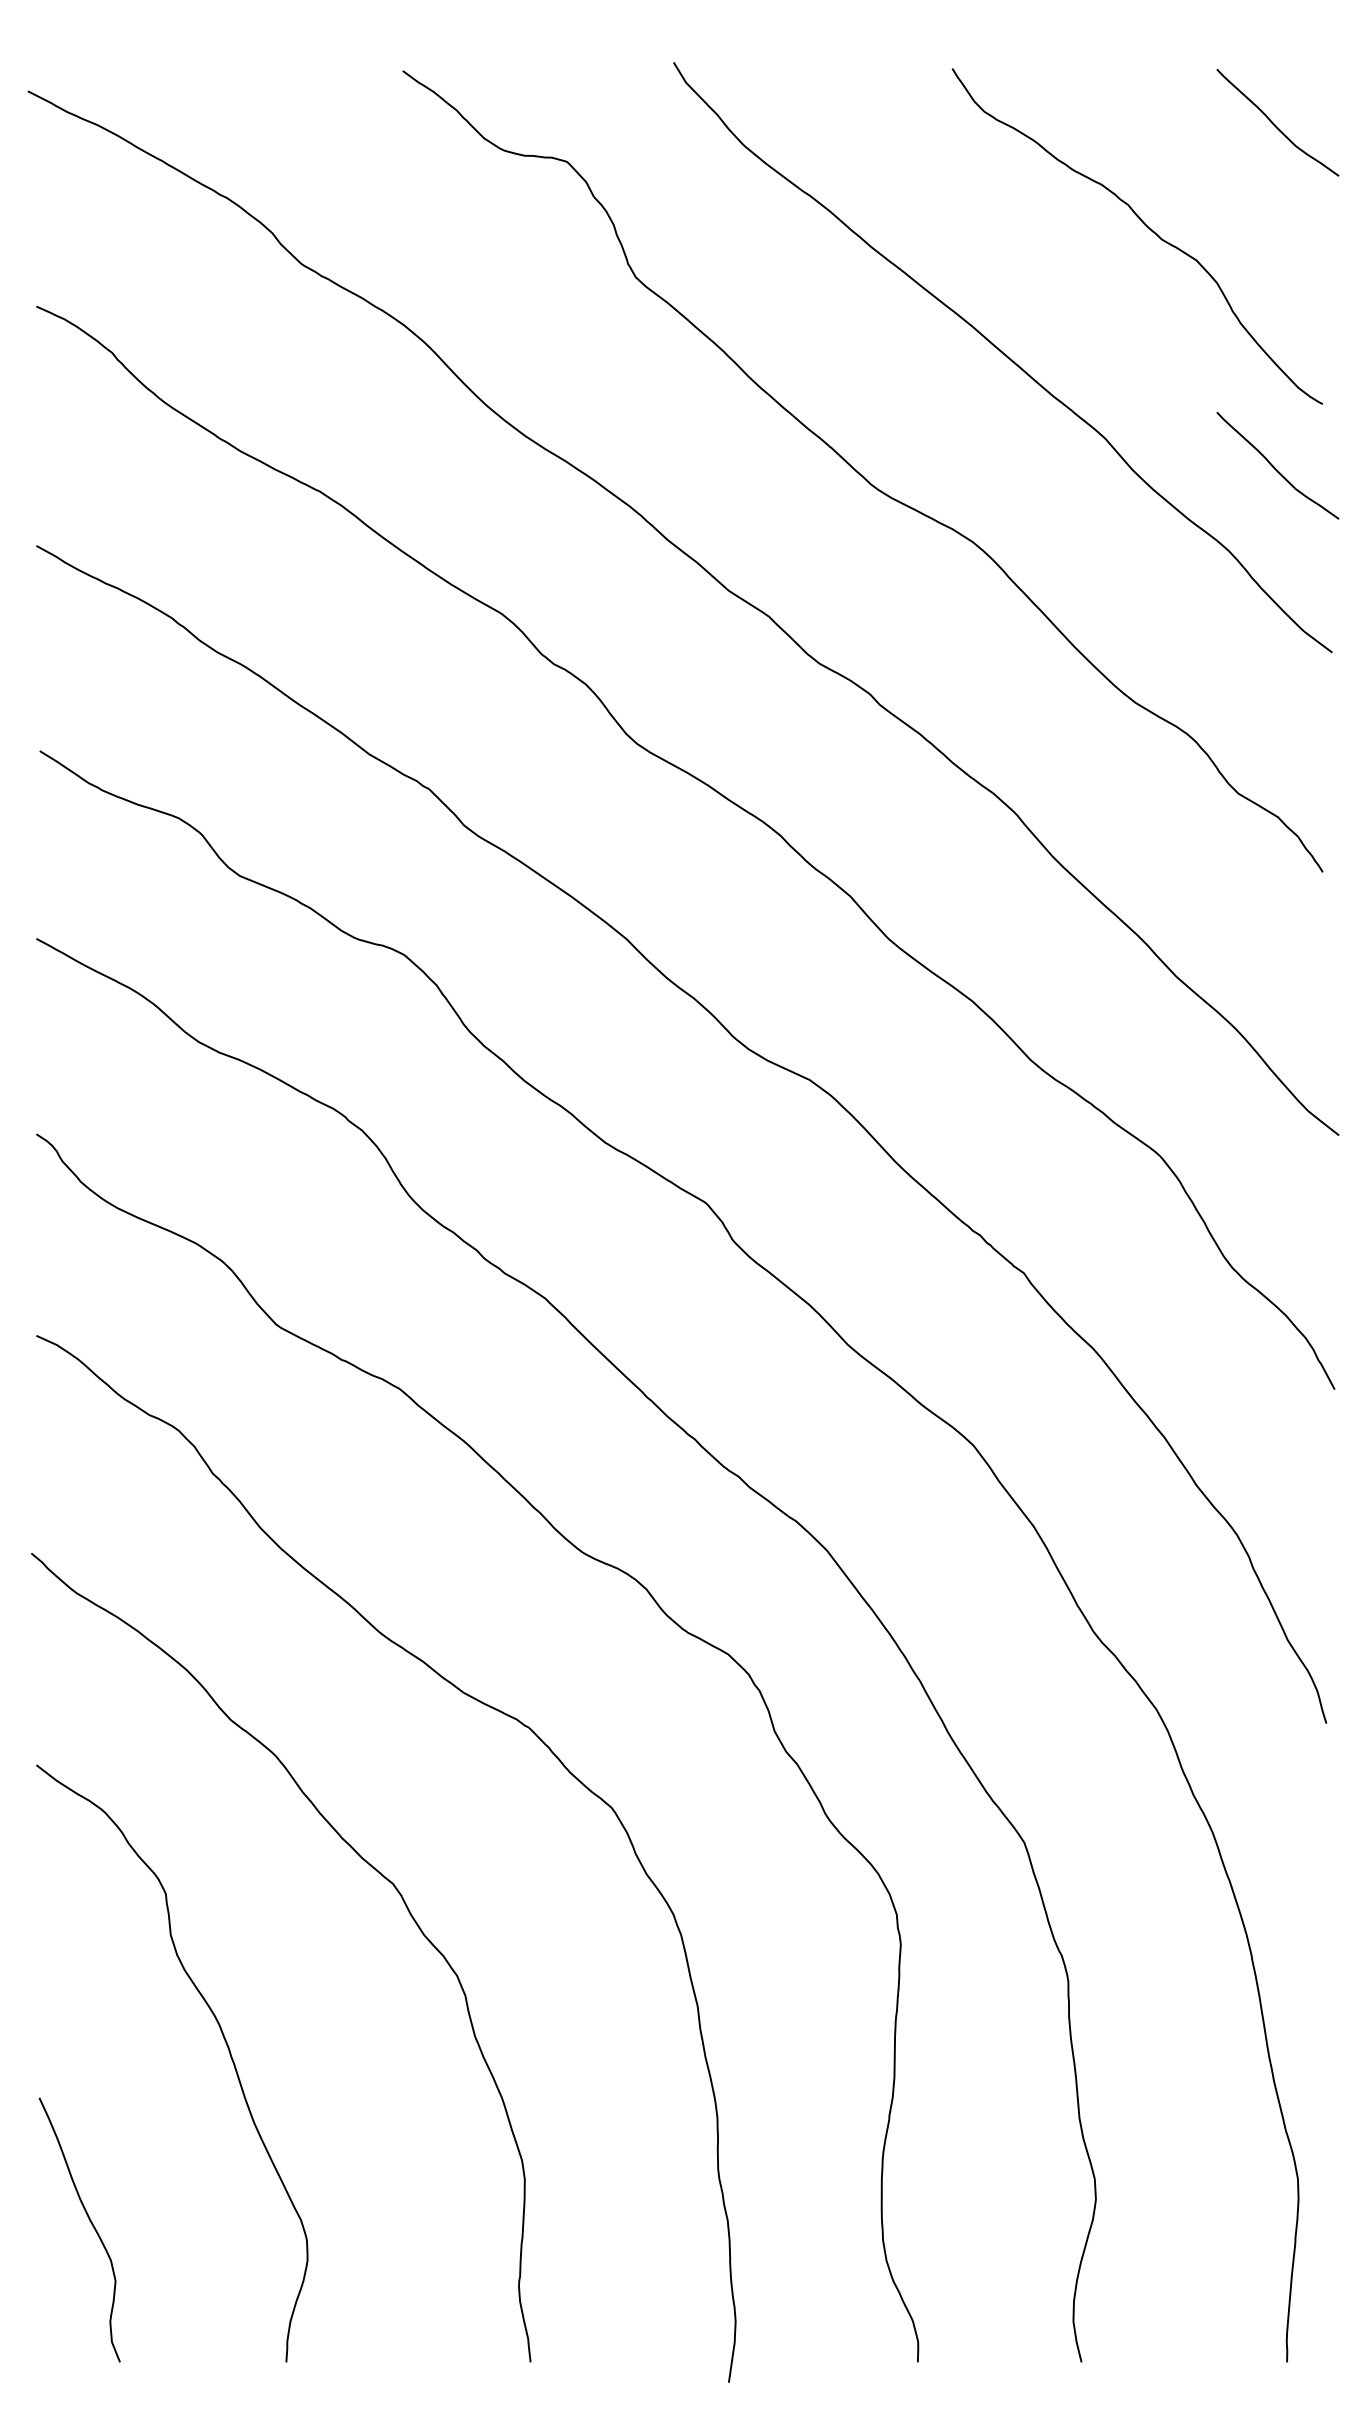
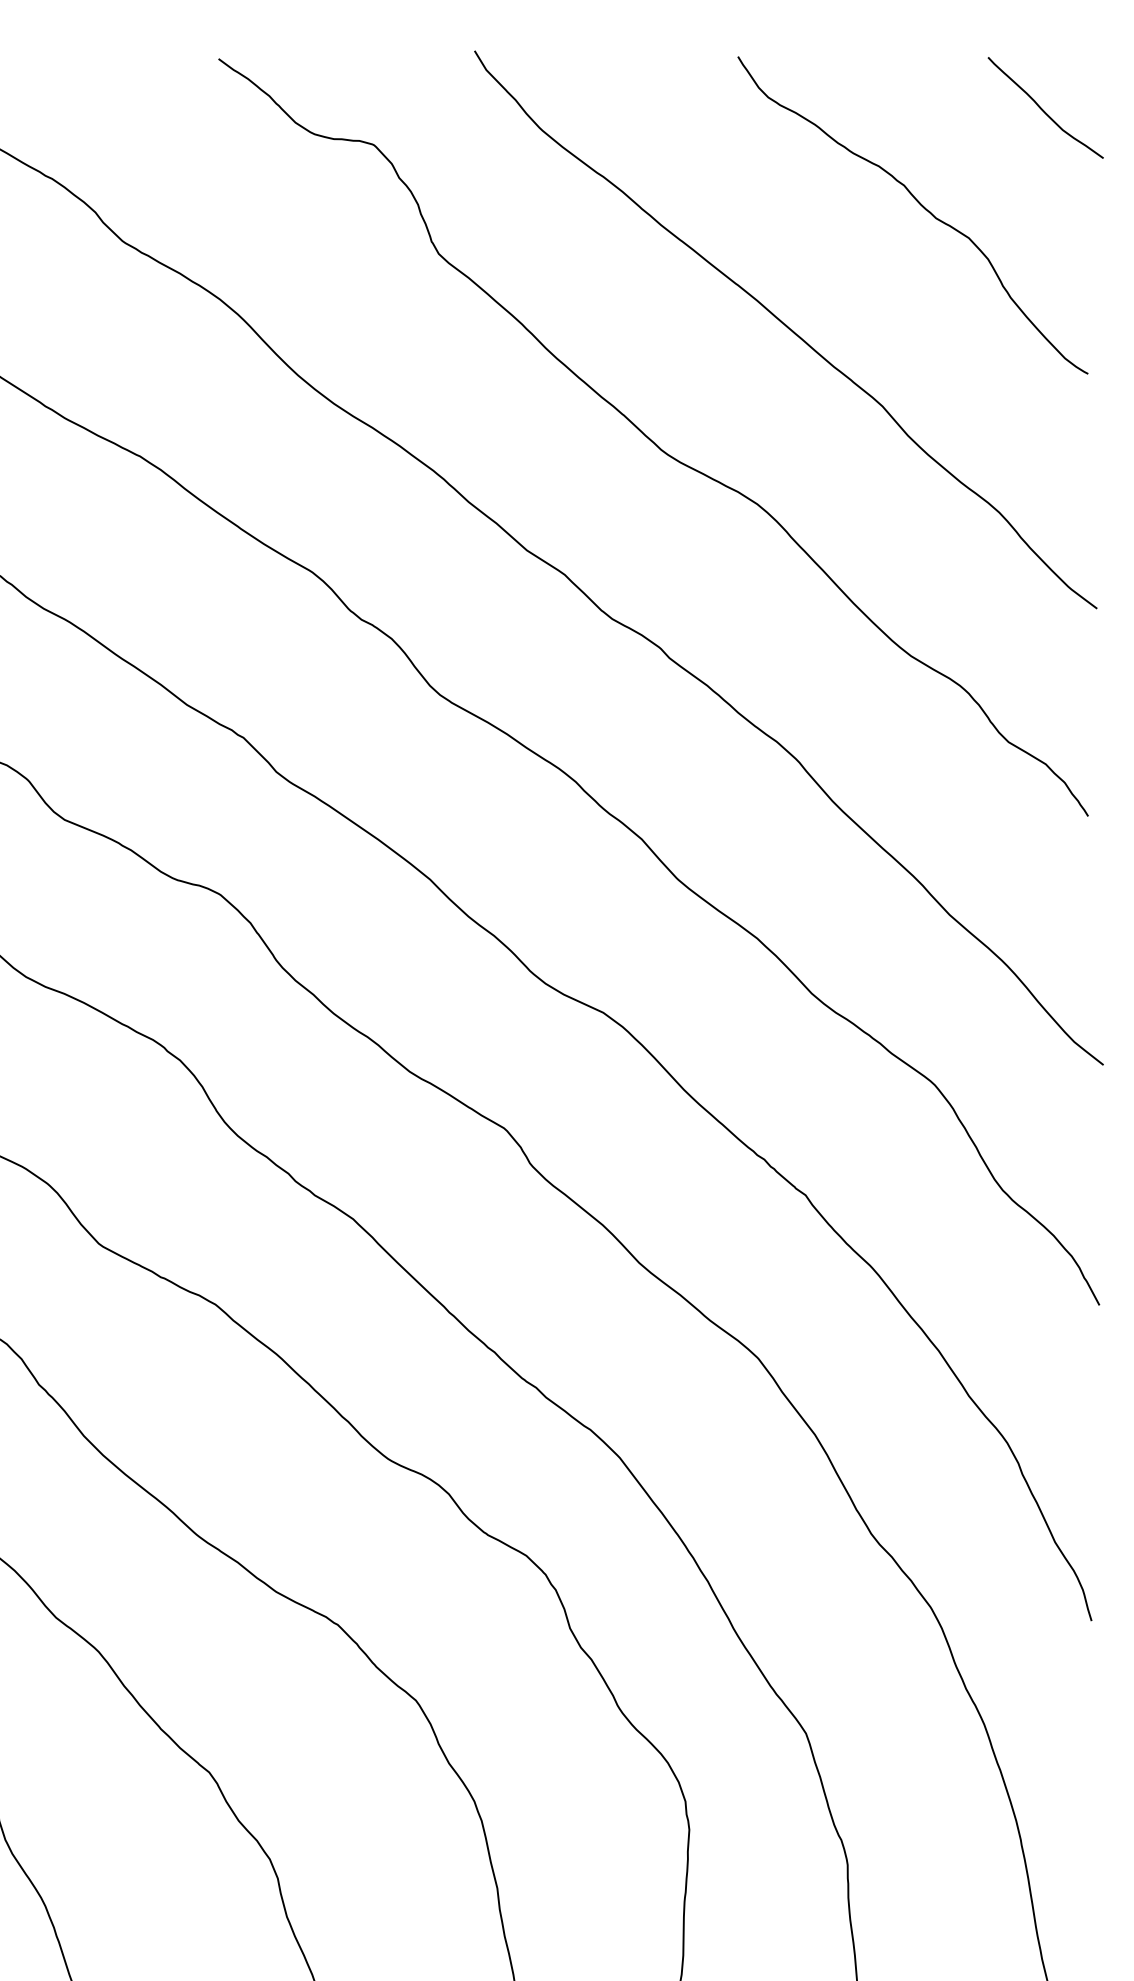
curve: (1275, 467) -> (1043, 433), removed

